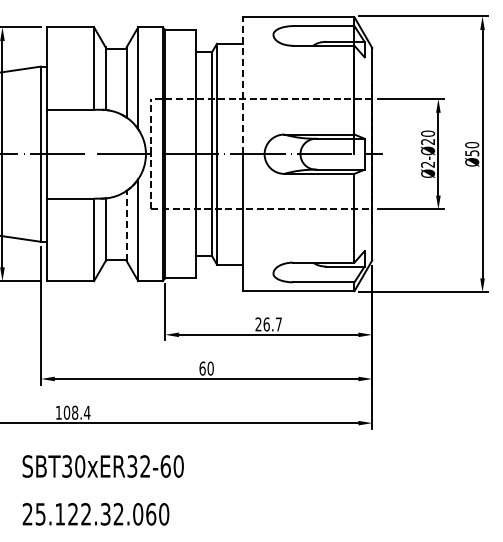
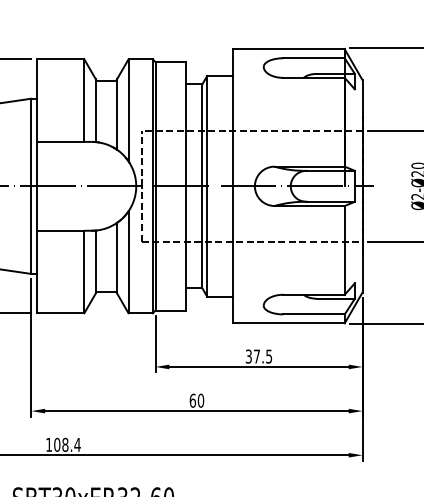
line: (242, 85) -> (232, 117), dashed -> solid
line: (126, 225) -> (116, 257), dashed -> solid
text: (268, 324) -> (258, 356), 26.7 -> 37.5

